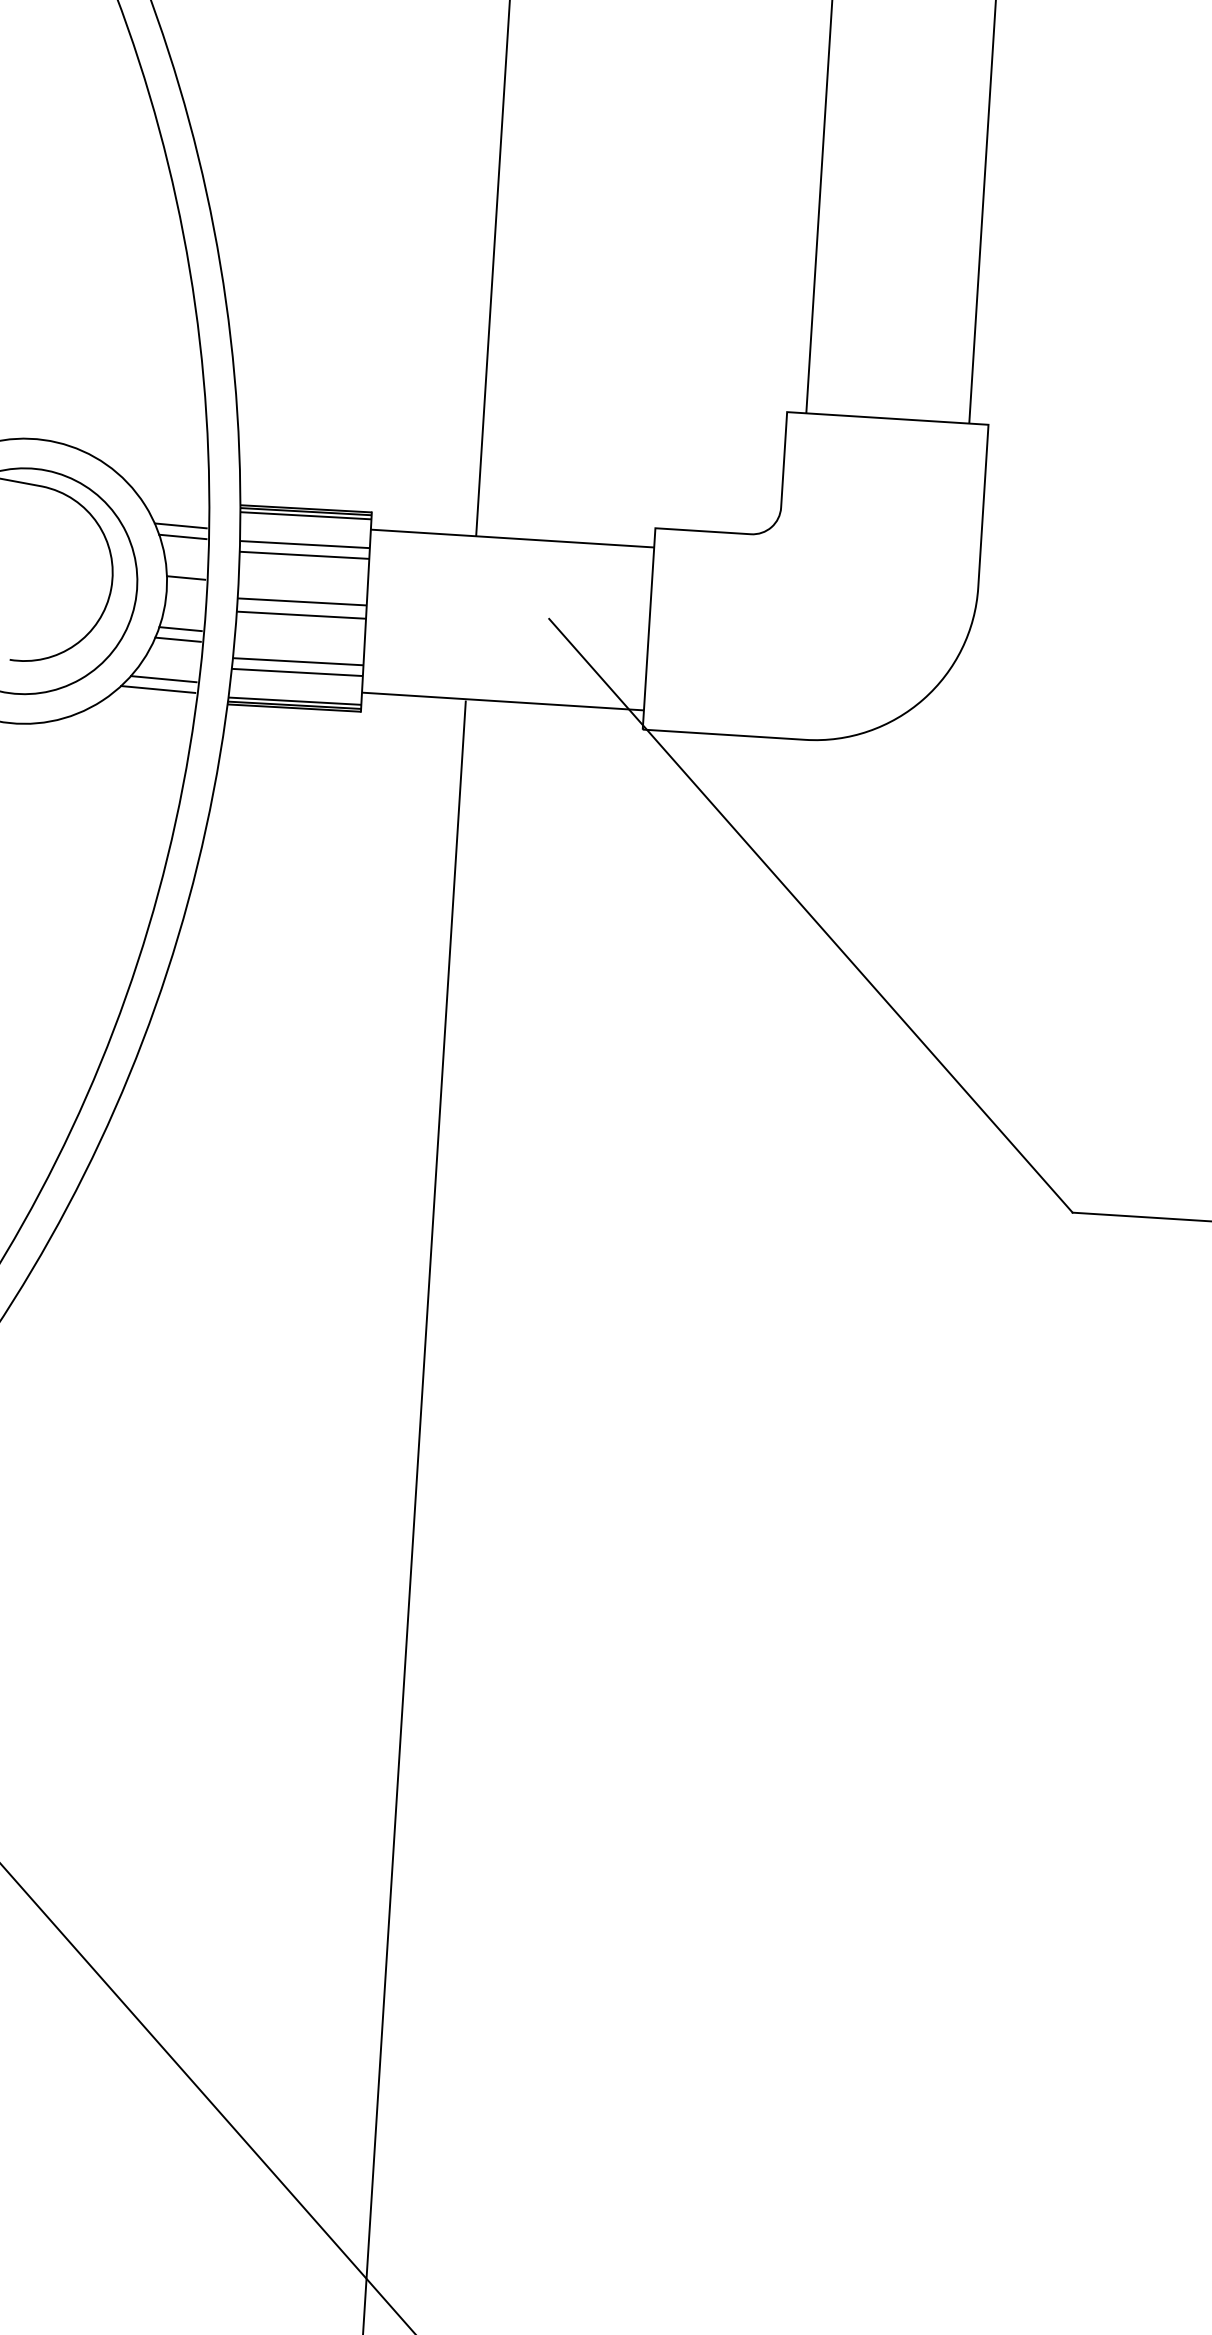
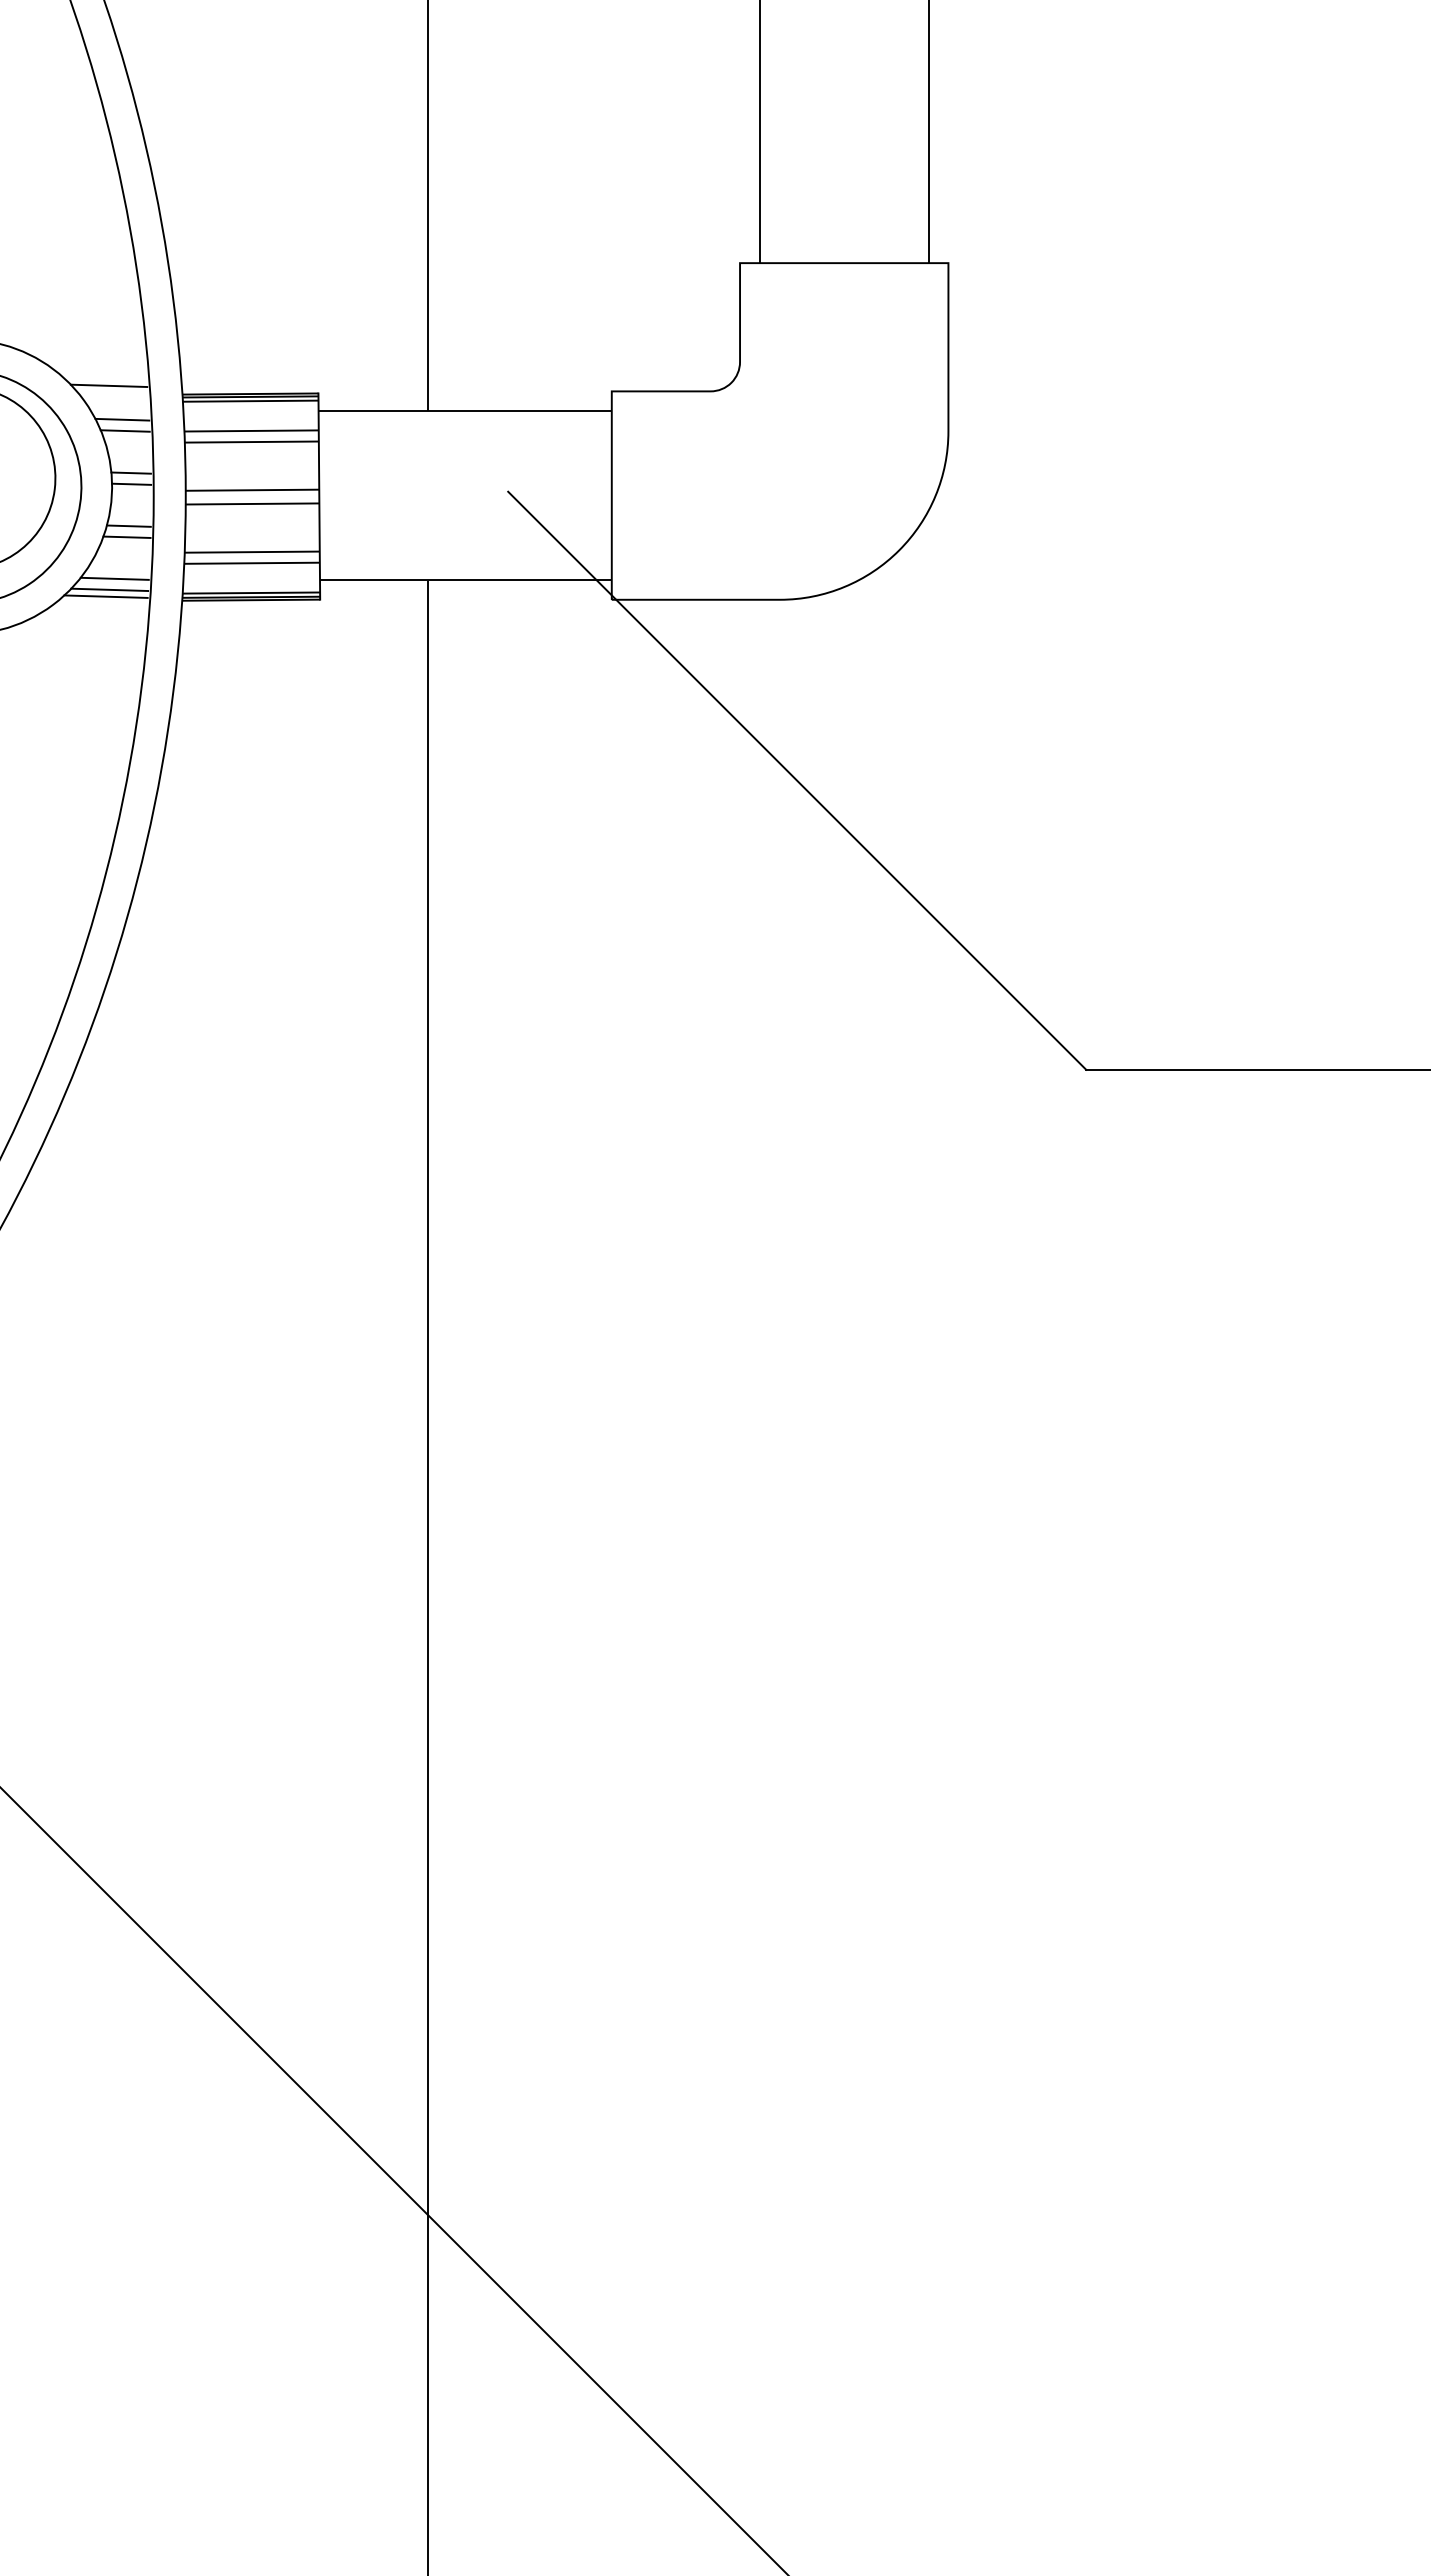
line: (169, 491) -> (108, 385), added
line: (185, 588) -> (131, 483), added
line: (153, 695) -> (105, 596), added

